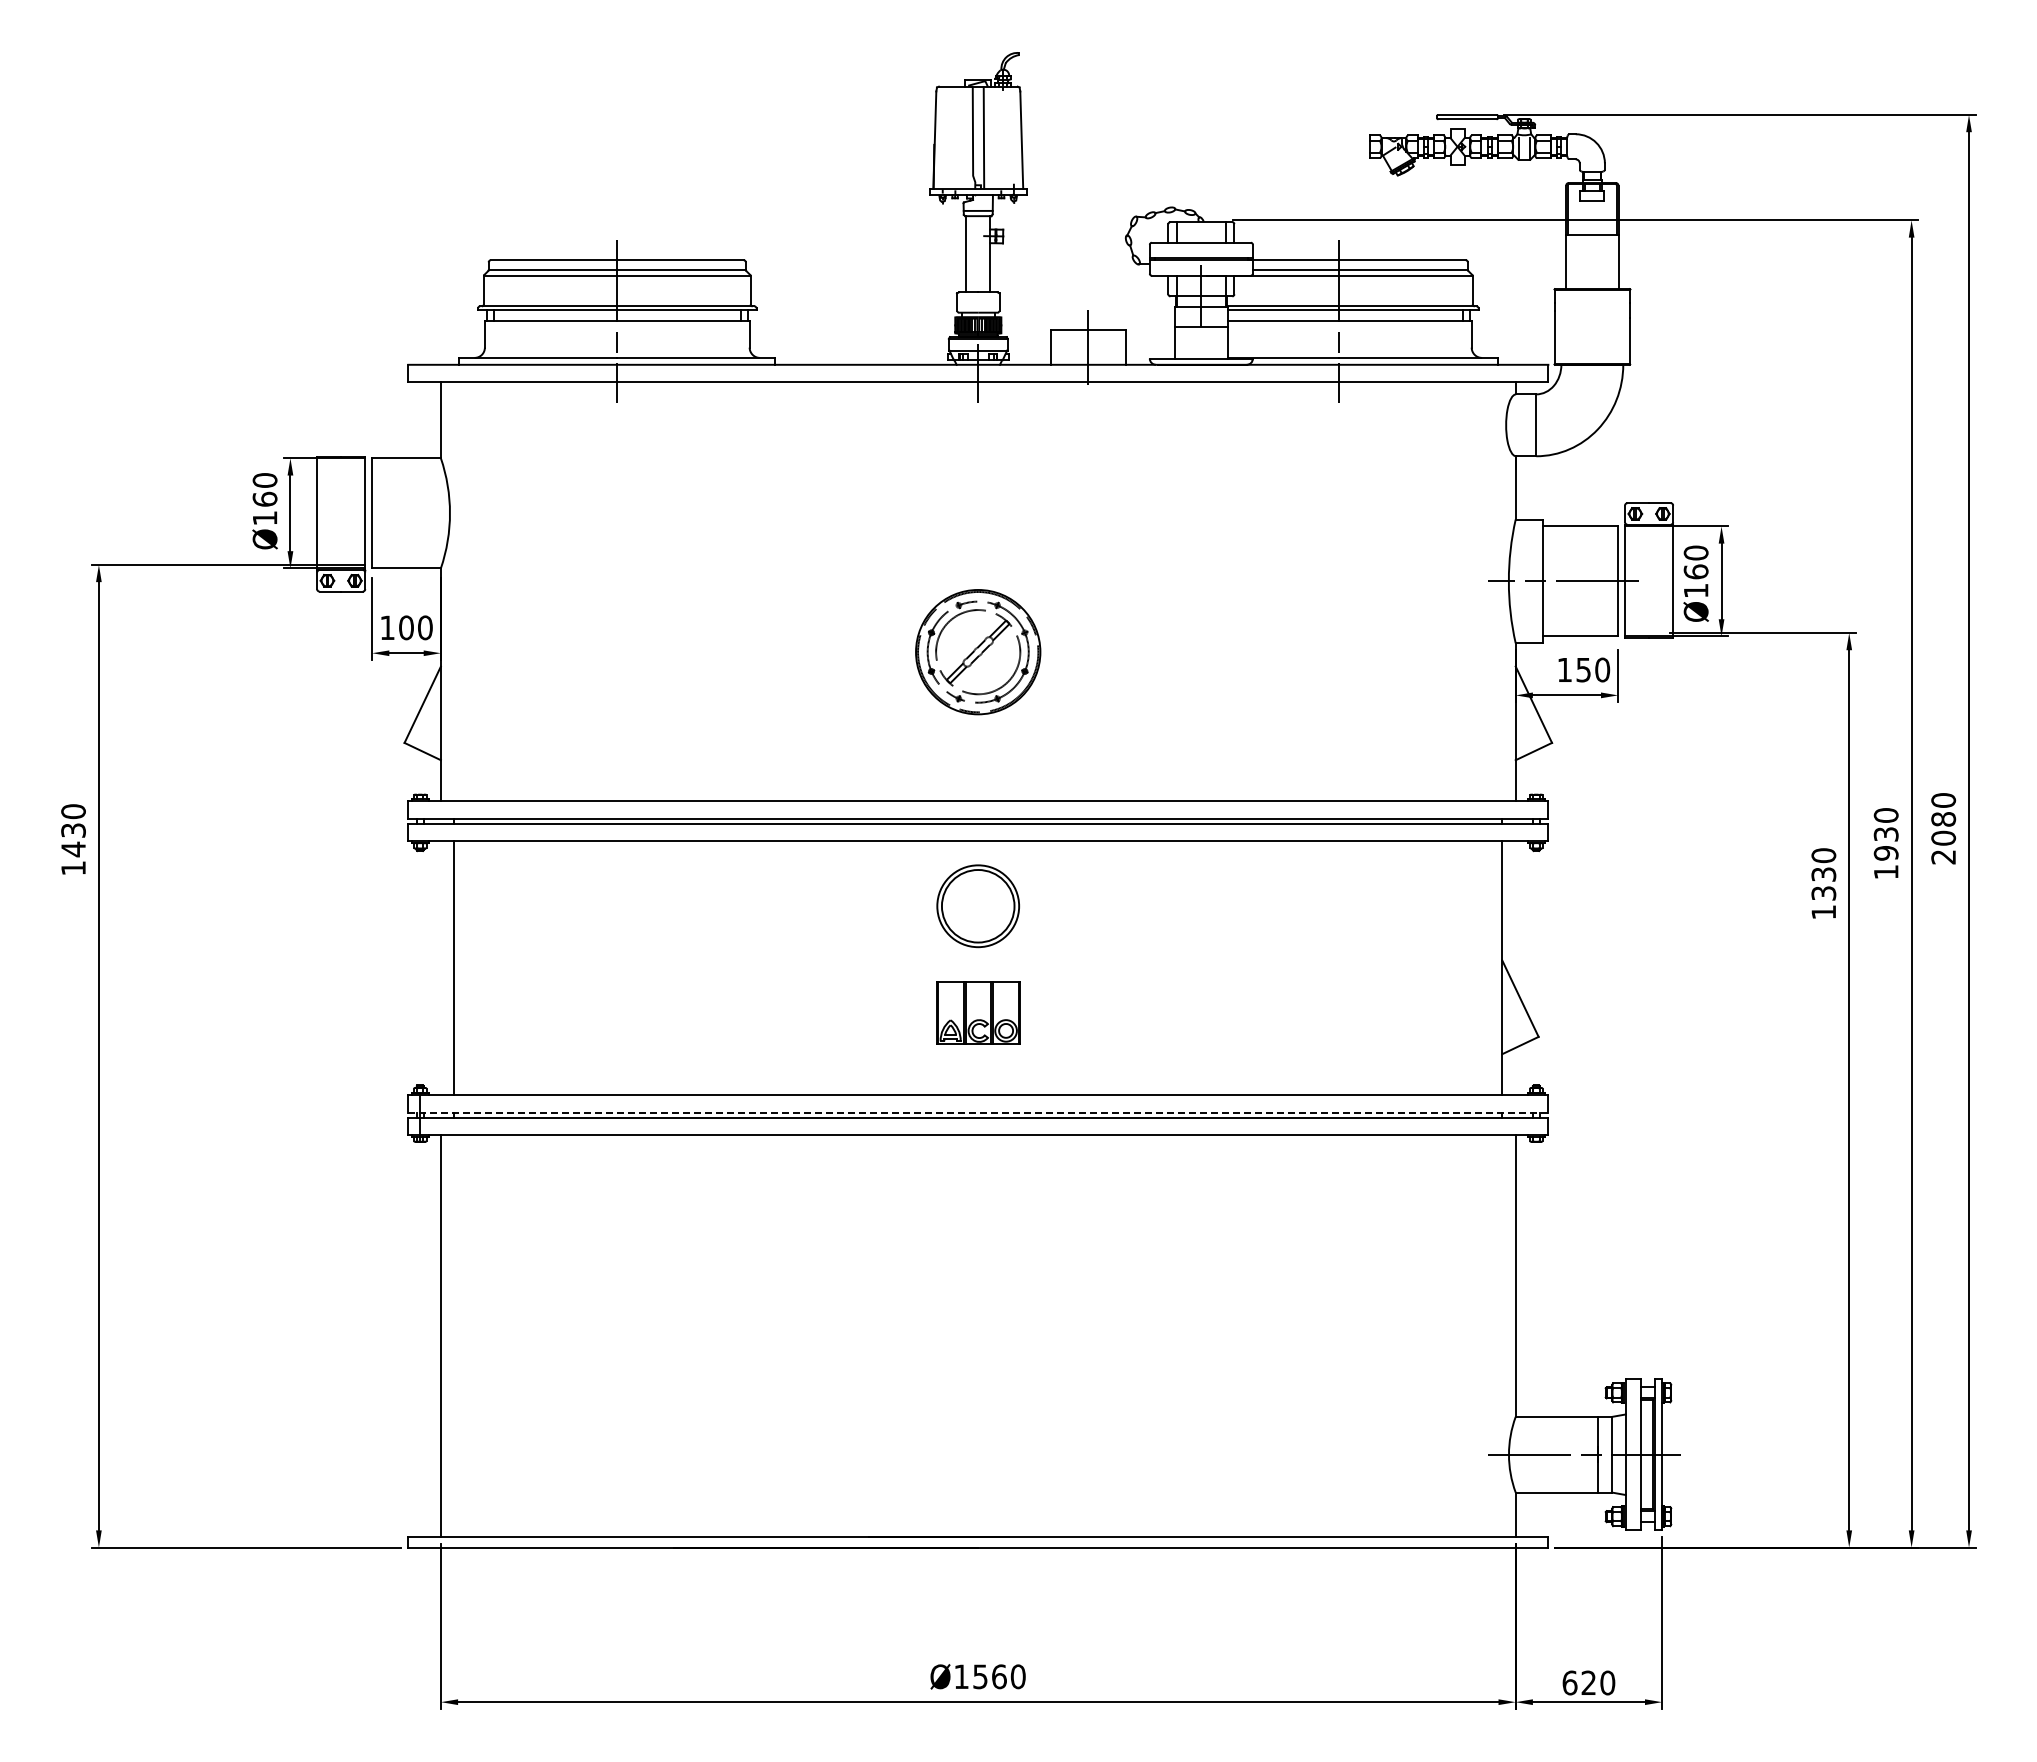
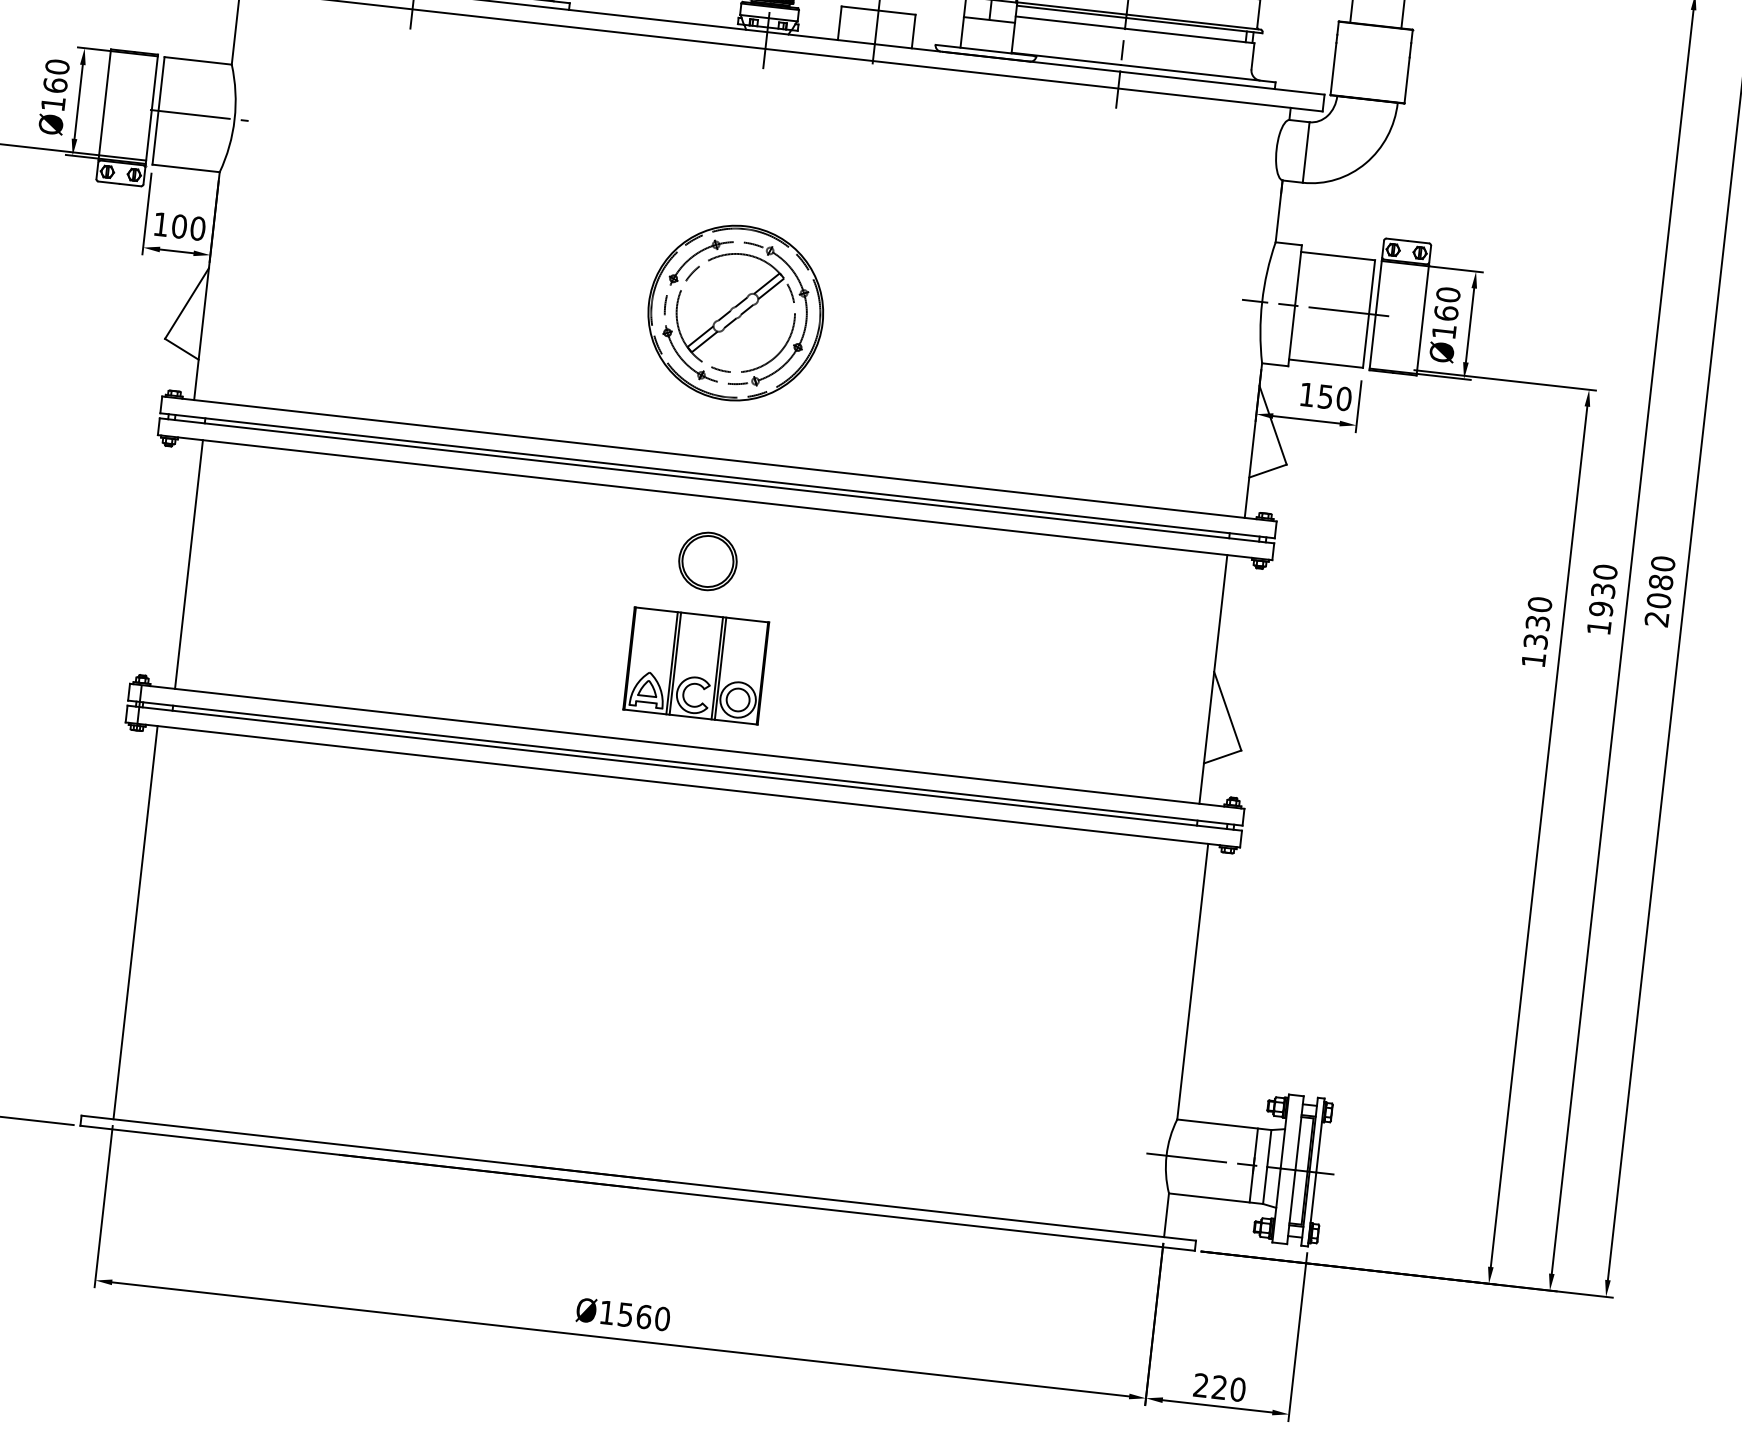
line: (413, 513) -> (198, 115), added
part: (977, 651) -> (735, 312), size x1.43
part: (978, 906) -> (708, 561), size x0.71
part: (978, 1012) -> (696, 665), size x1.67
line: (978, 1112) -> (685, 763), dashed -> solid
text: (1569, 1682) -> (1200, 1384), 620 -> 220

